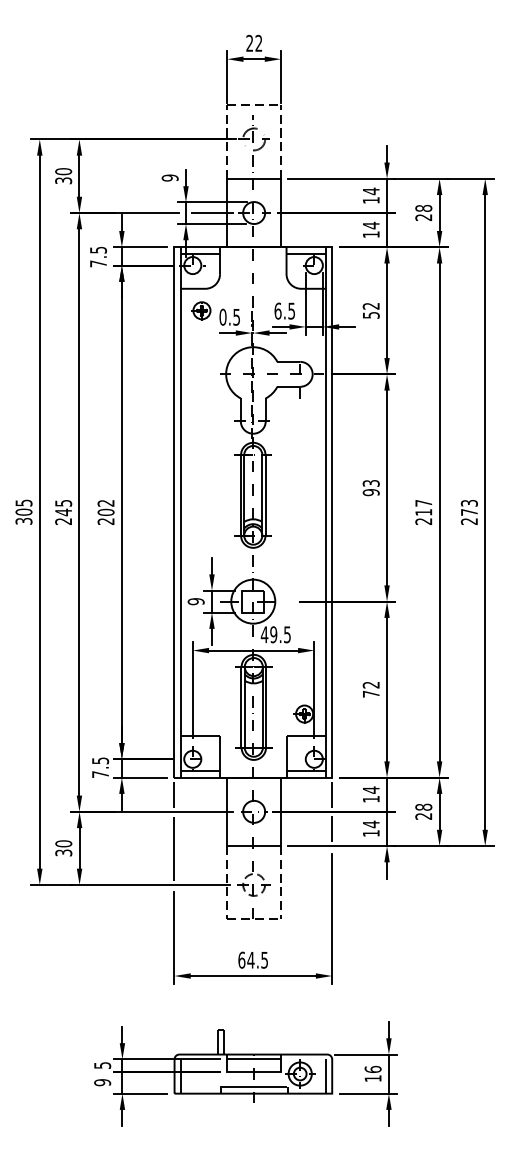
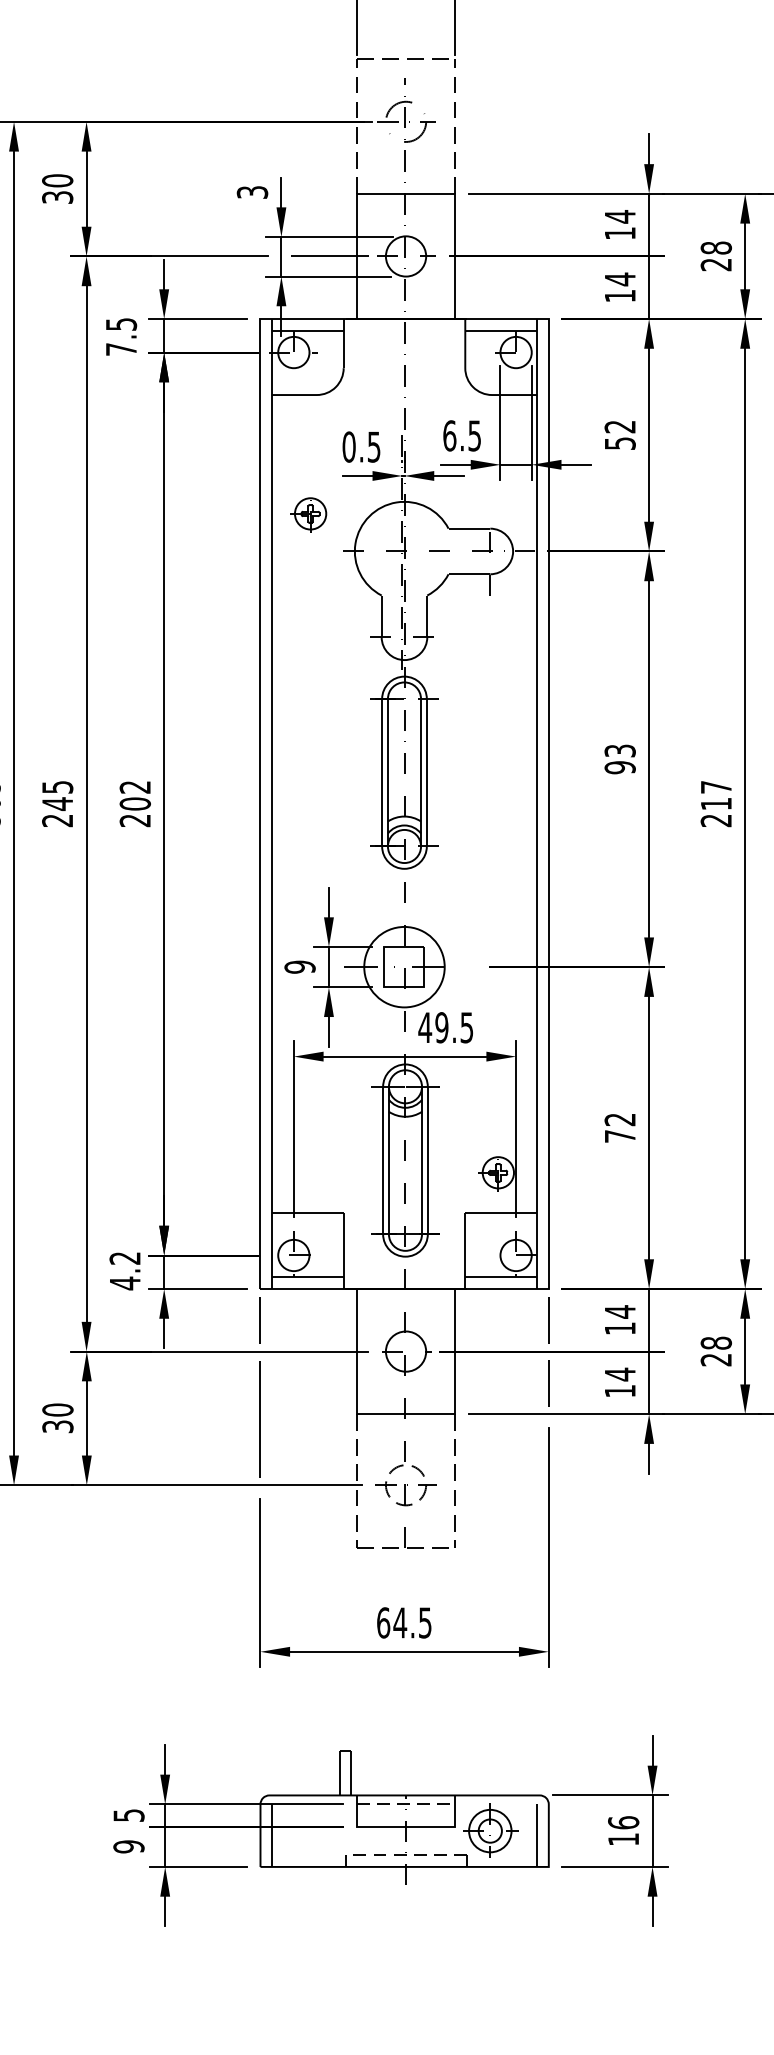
text: (169, 177) -> (251, 191), 9 -> 3
part: (201, 310) -> (309, 513), moved
text: (100, 767) -> (125, 1270), 7.5 -> 4.2
line: (254, 1059) -> (406, 1804), solid -> dashed
line: (249, 1087) -> (397, 1855), solid -> dashed

